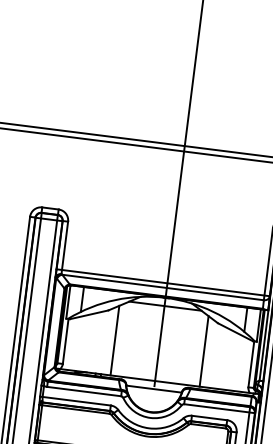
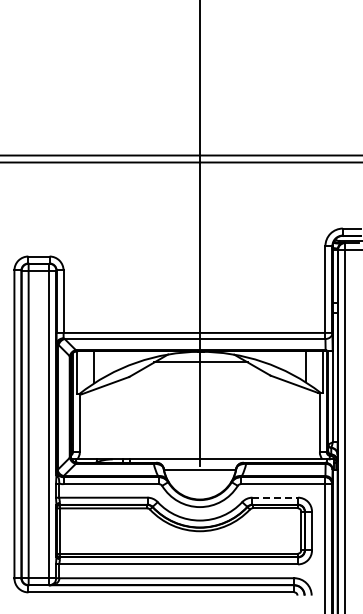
line: (115, 340) -> (142, 414), removed
line: (204, 351) -> (257, 413), removed
line: (209, 417) -> (275, 497), solid -> dashed

